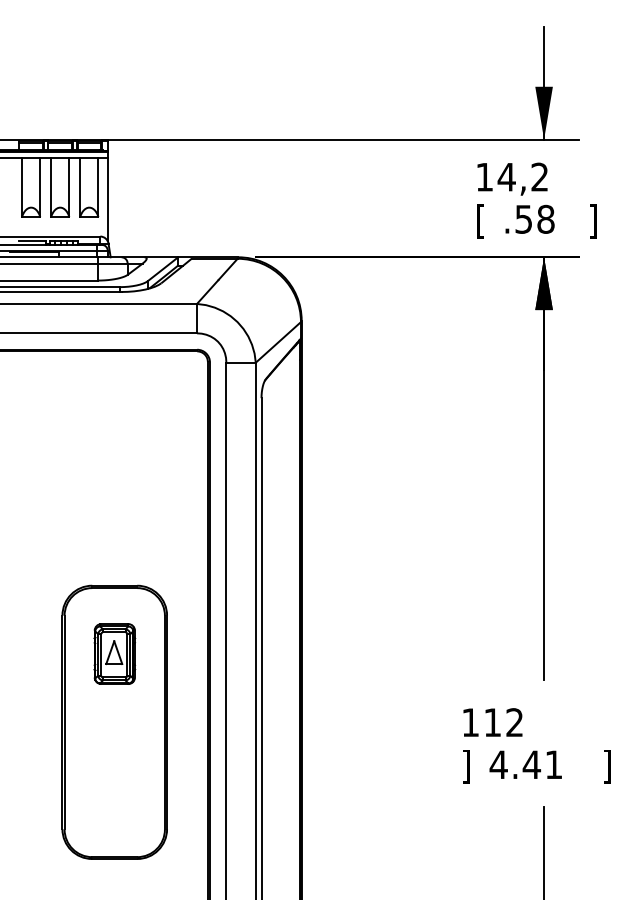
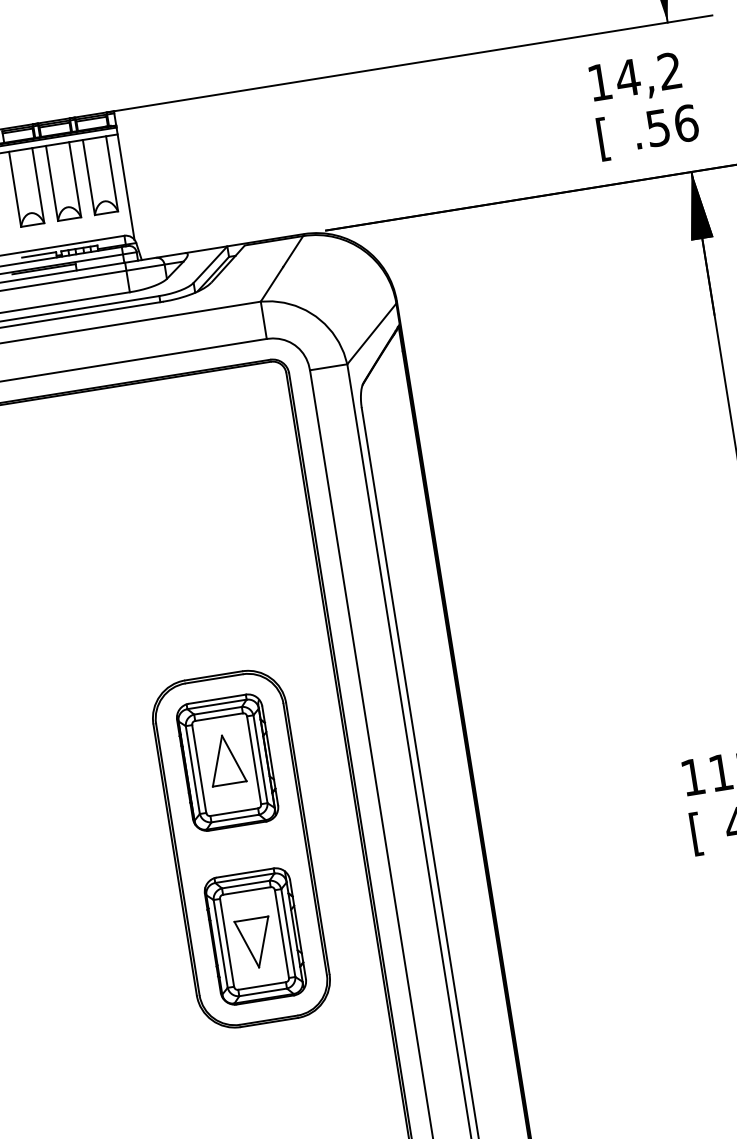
text: (545, 218) -> (685, 122), .58 -> .56
part: (114, 653) -> (227, 761), size x1.67
text: (466, 766) -> (696, 833), ] -> [
part: (114, 791) -> (255, 936), added

